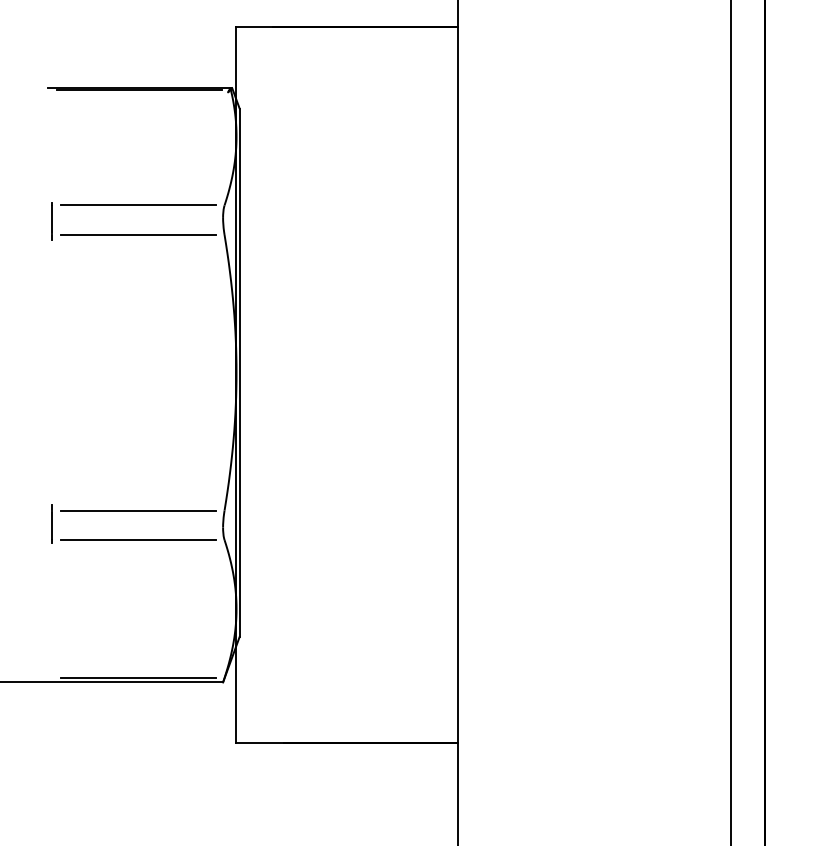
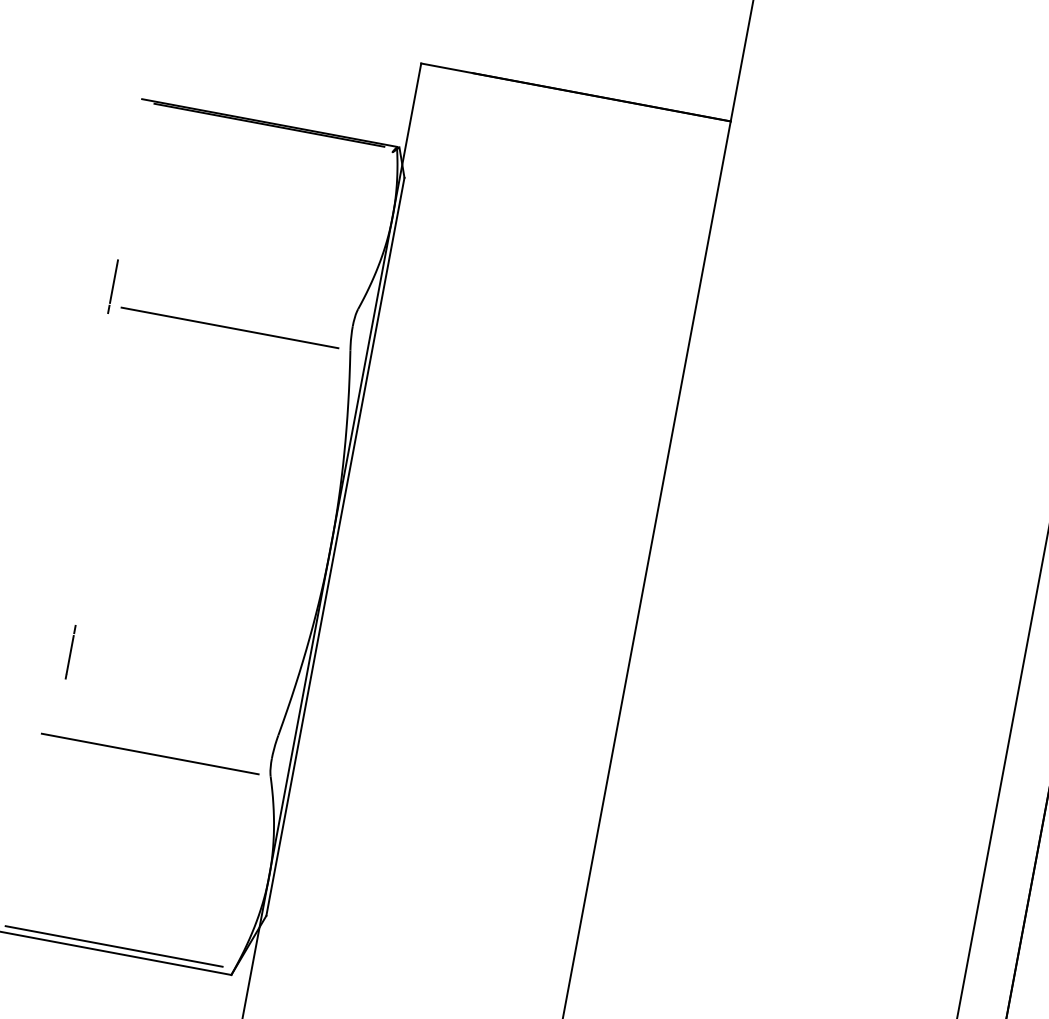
line: (137, 205) -> (236, 286), removed
line: (137, 510) -> (156, 712), removed
line: (51, 523) -> (69, 651), moved

